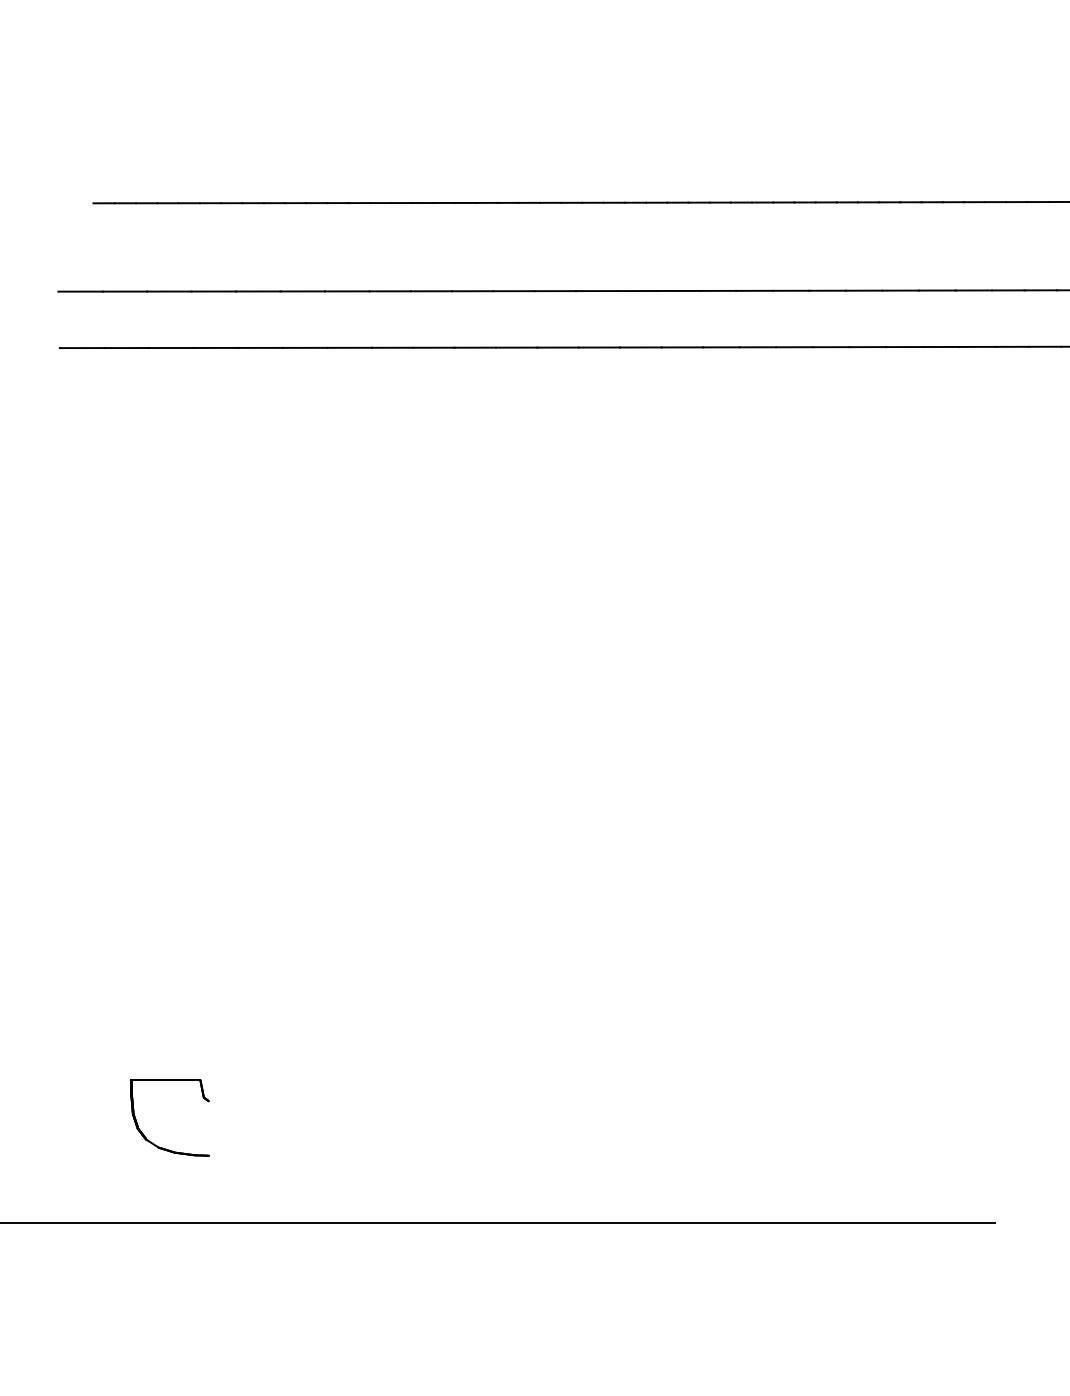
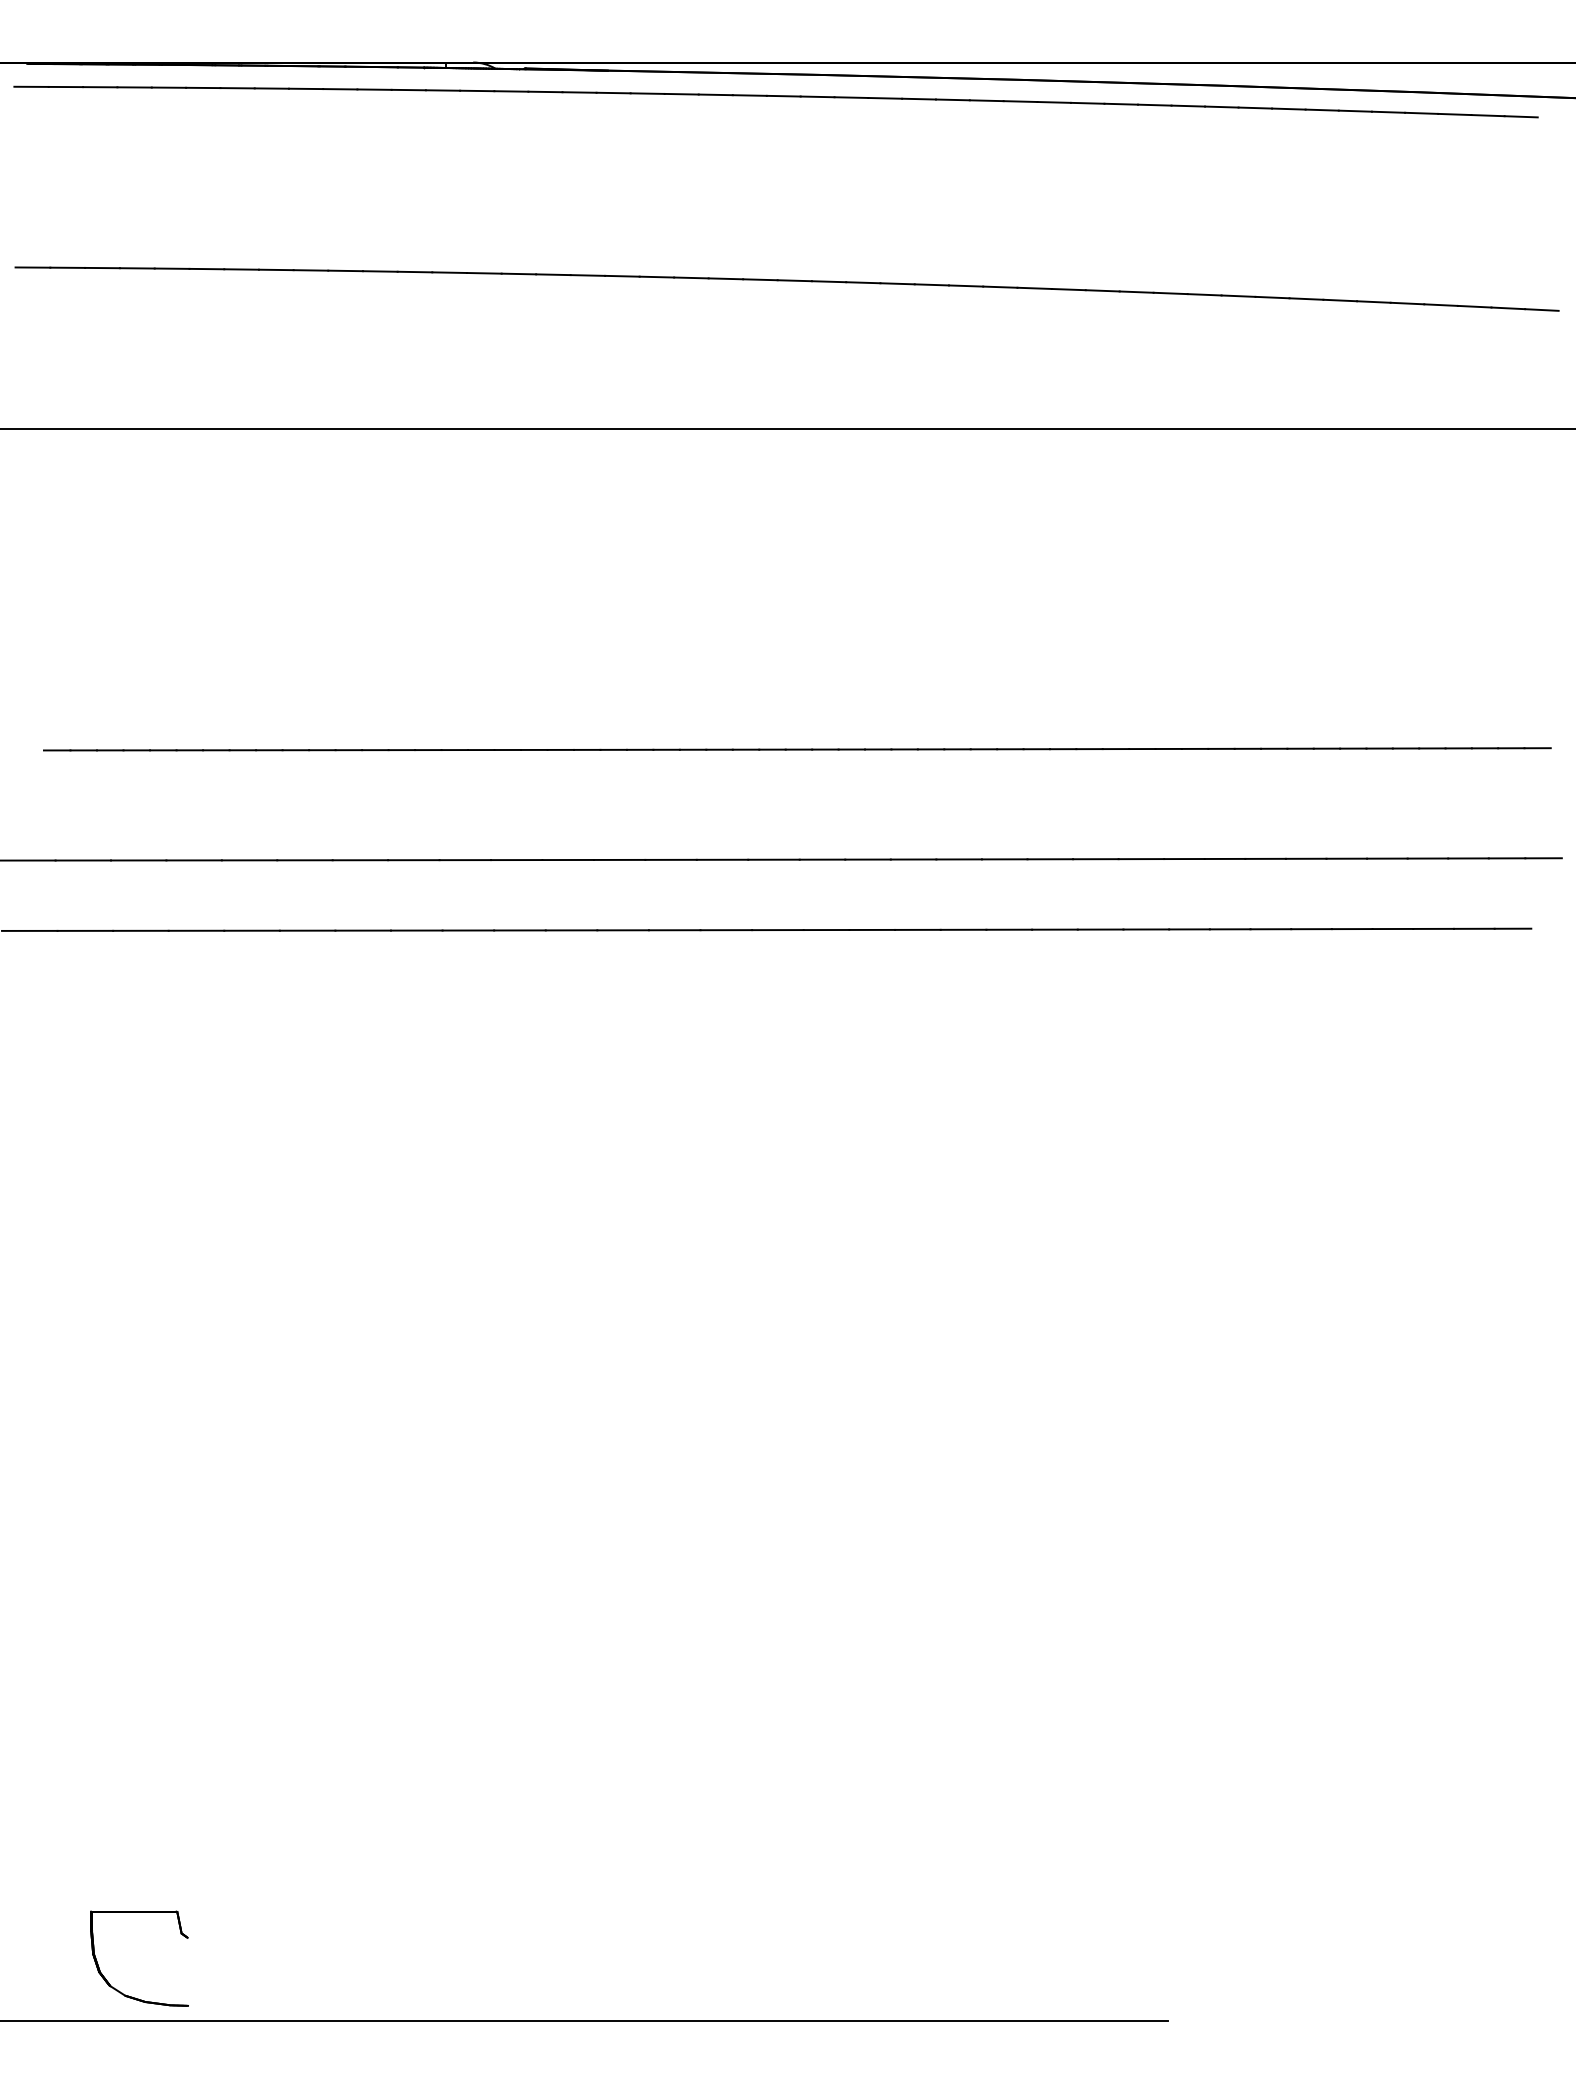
part: (154, 1143) -> (119, 1990), moved

